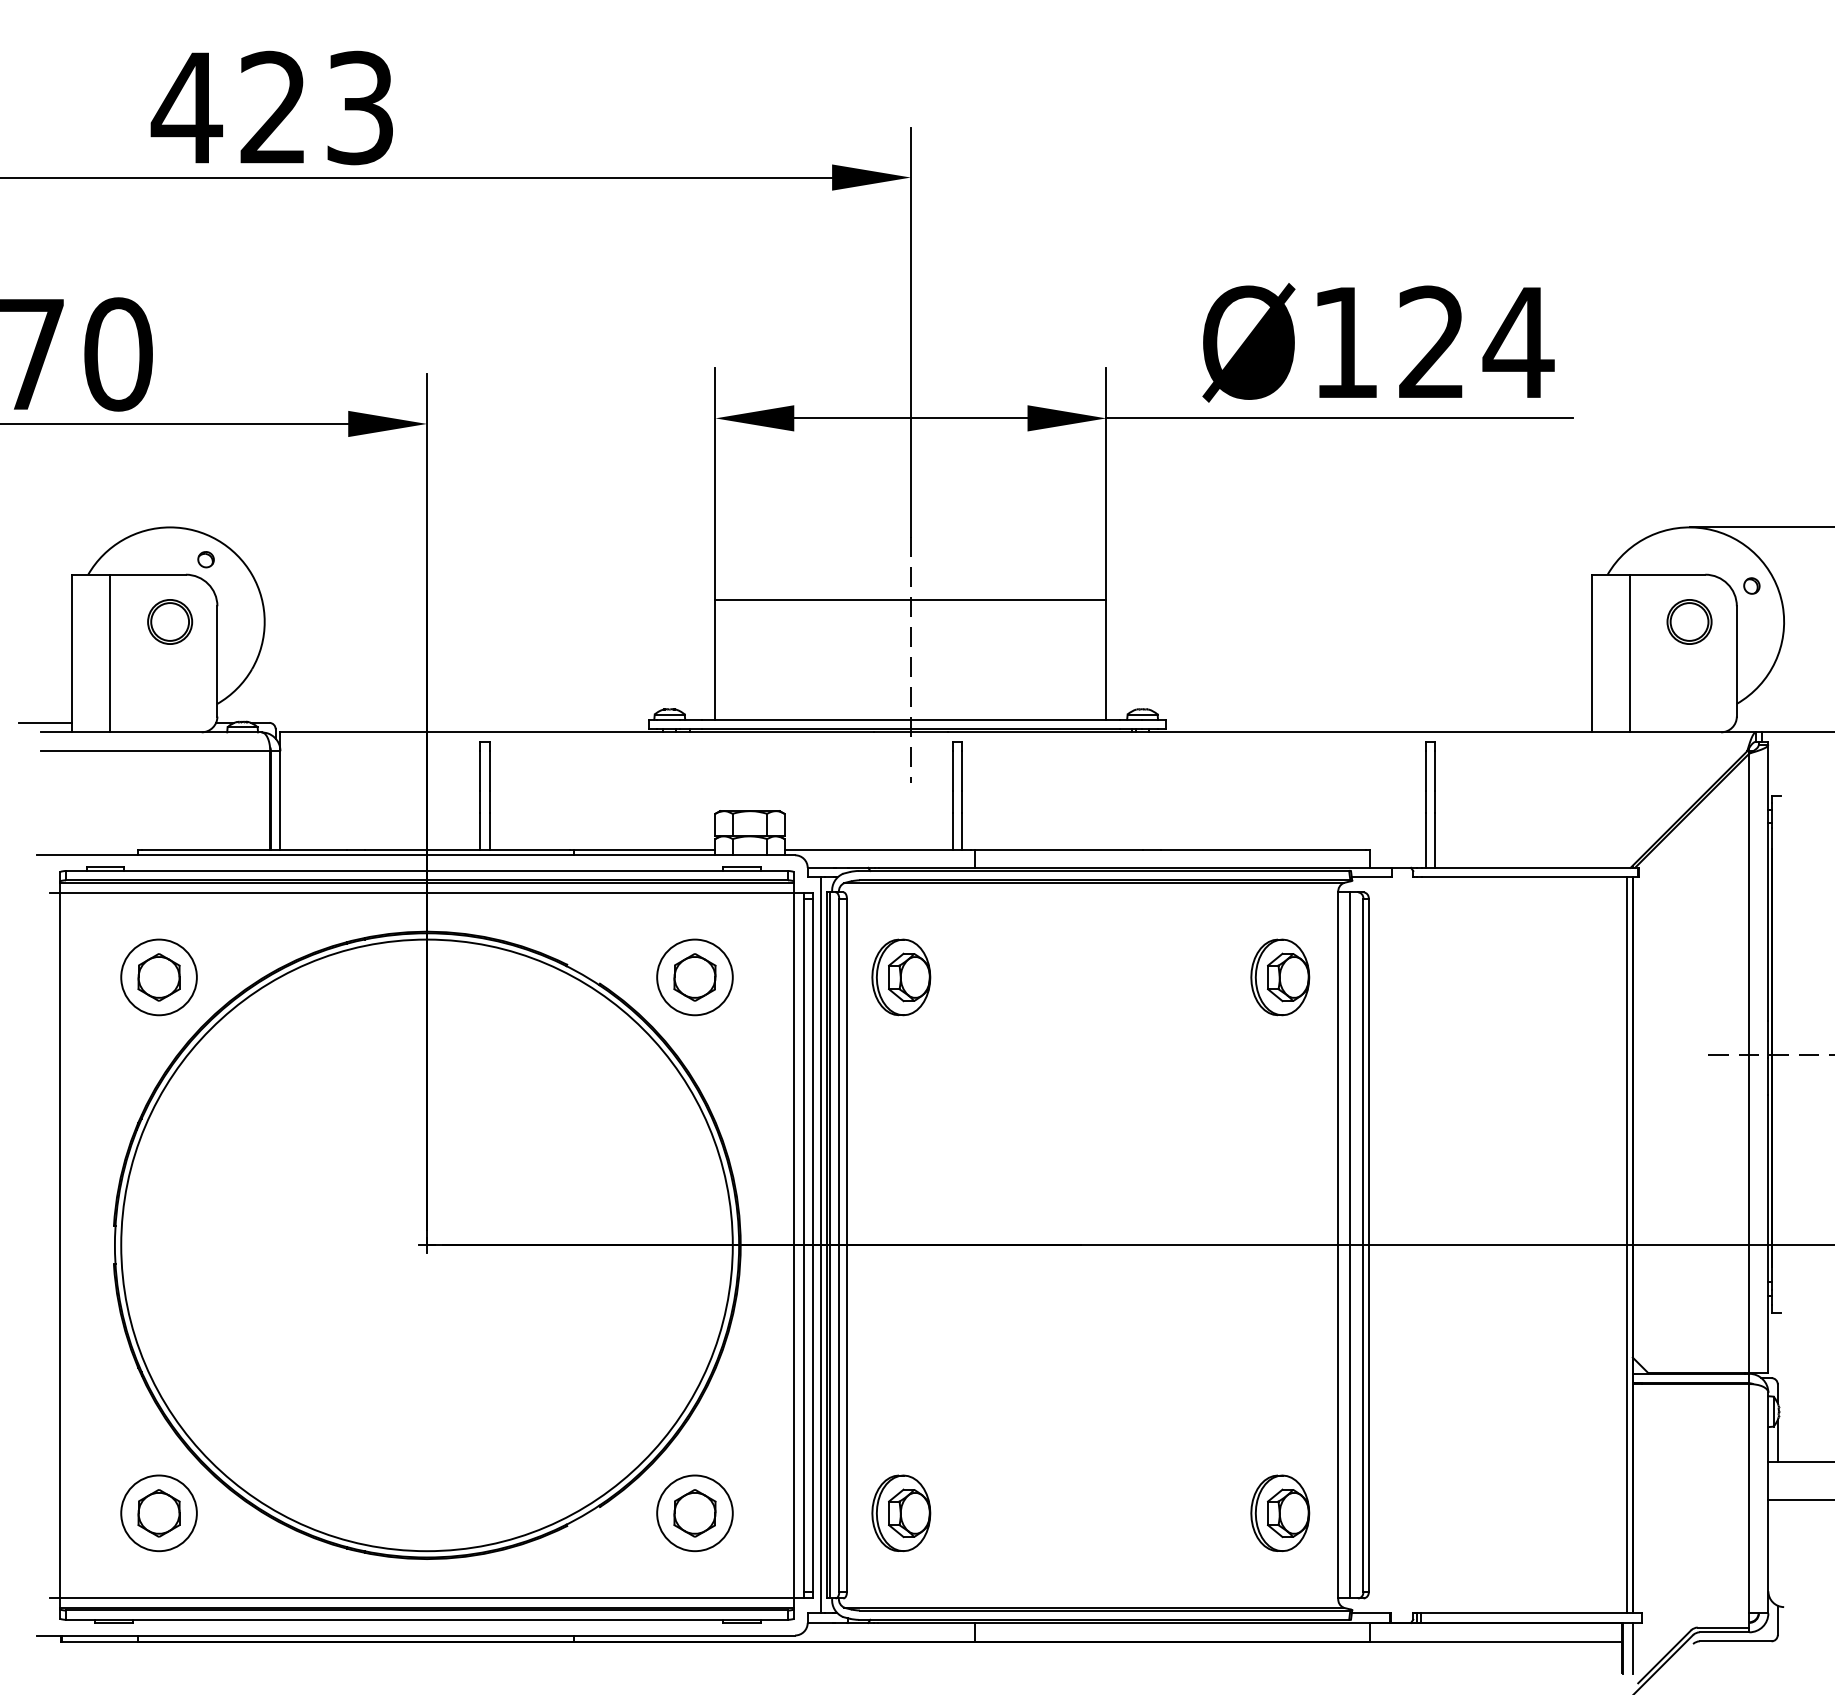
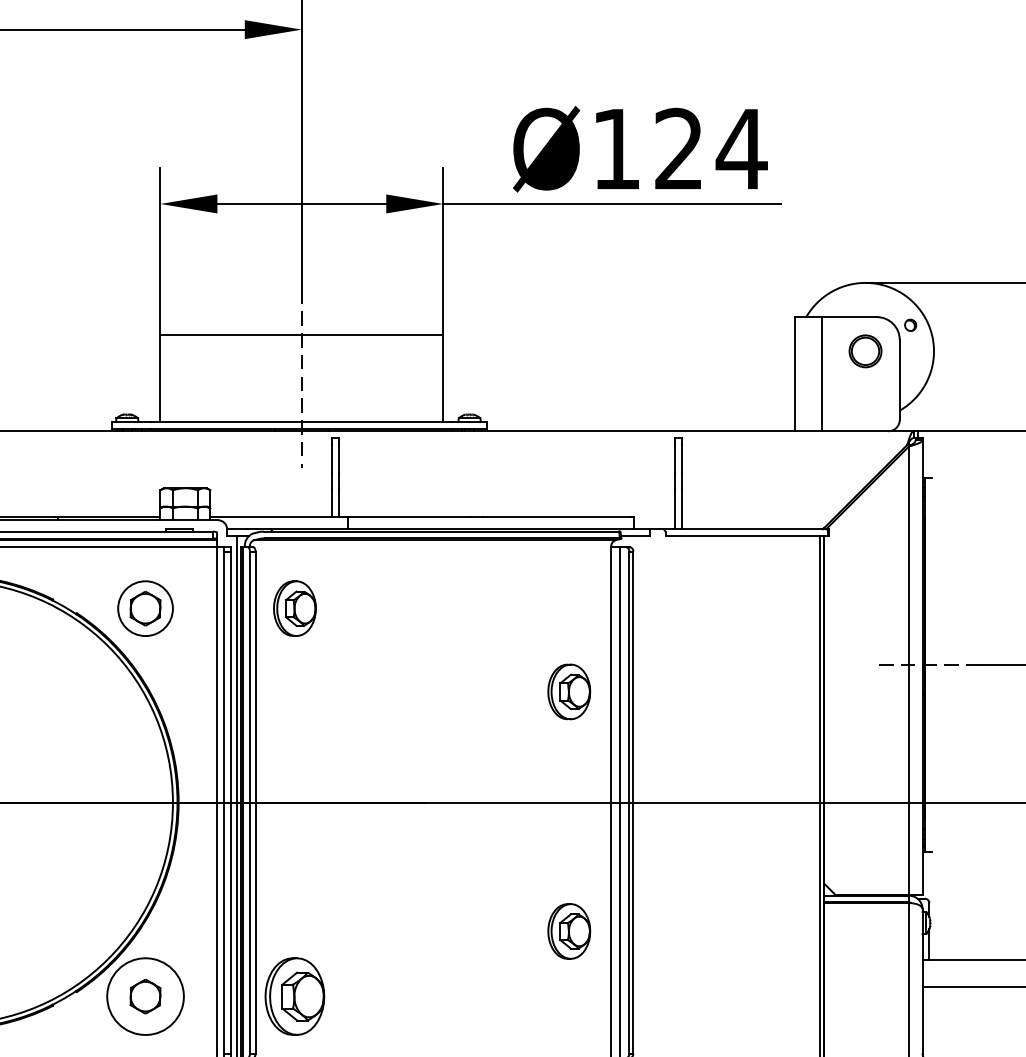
part: (1280, 977) -> (569, 691), moved
circle: (694, 1513) -> (145, 996), size x1.4
part: (901, 1513) -> (295, 996), size x1.4
part: (1280, 1513) -> (569, 931), moved

